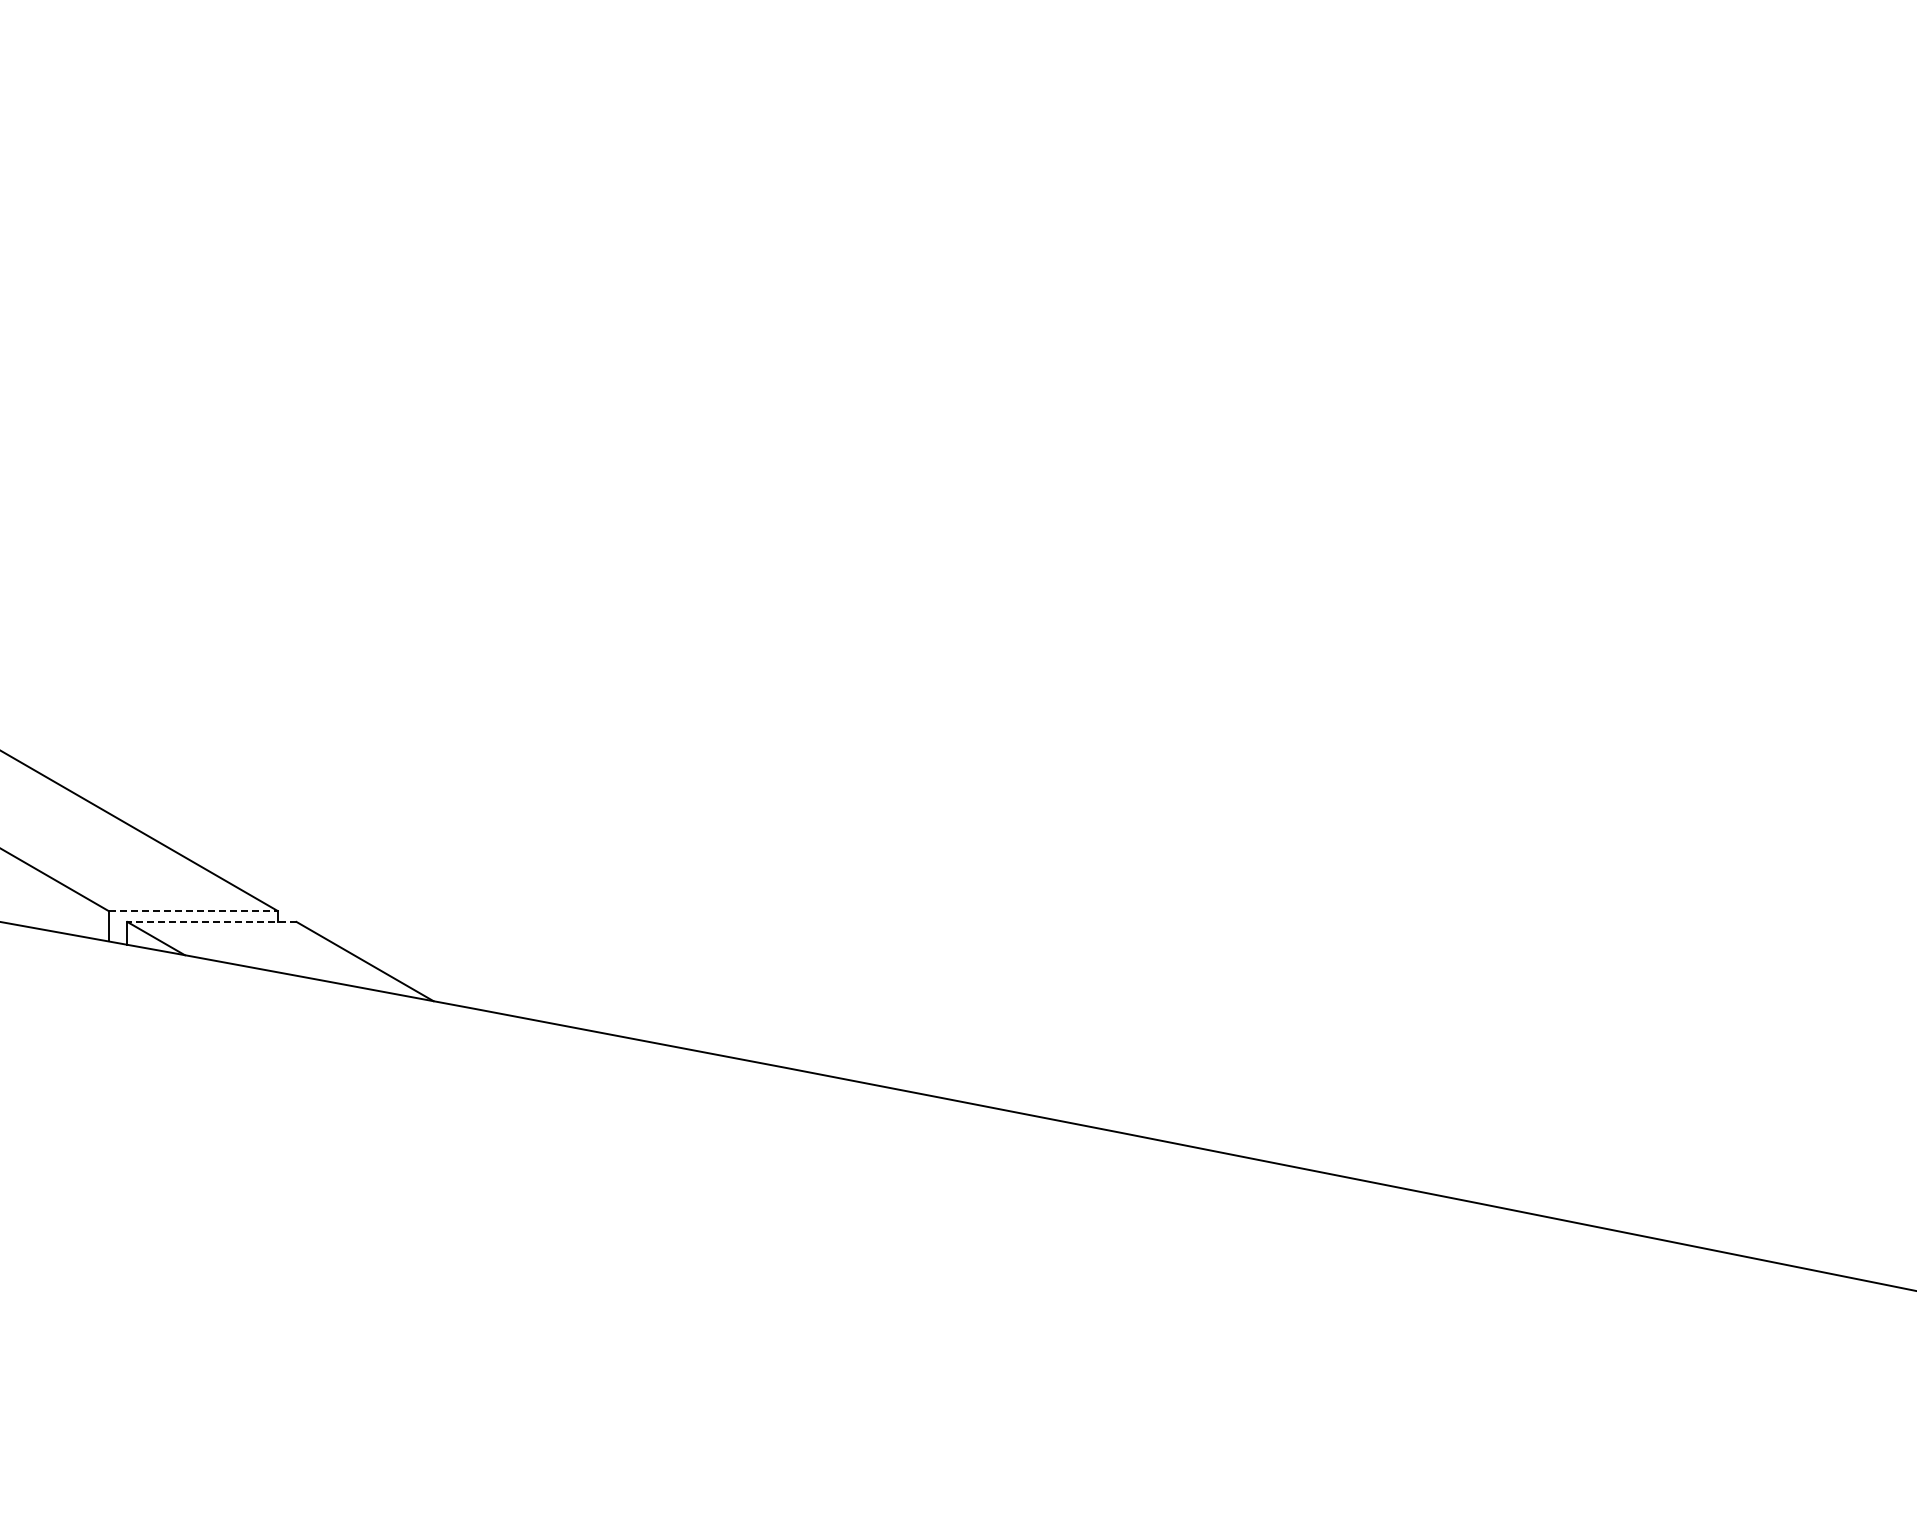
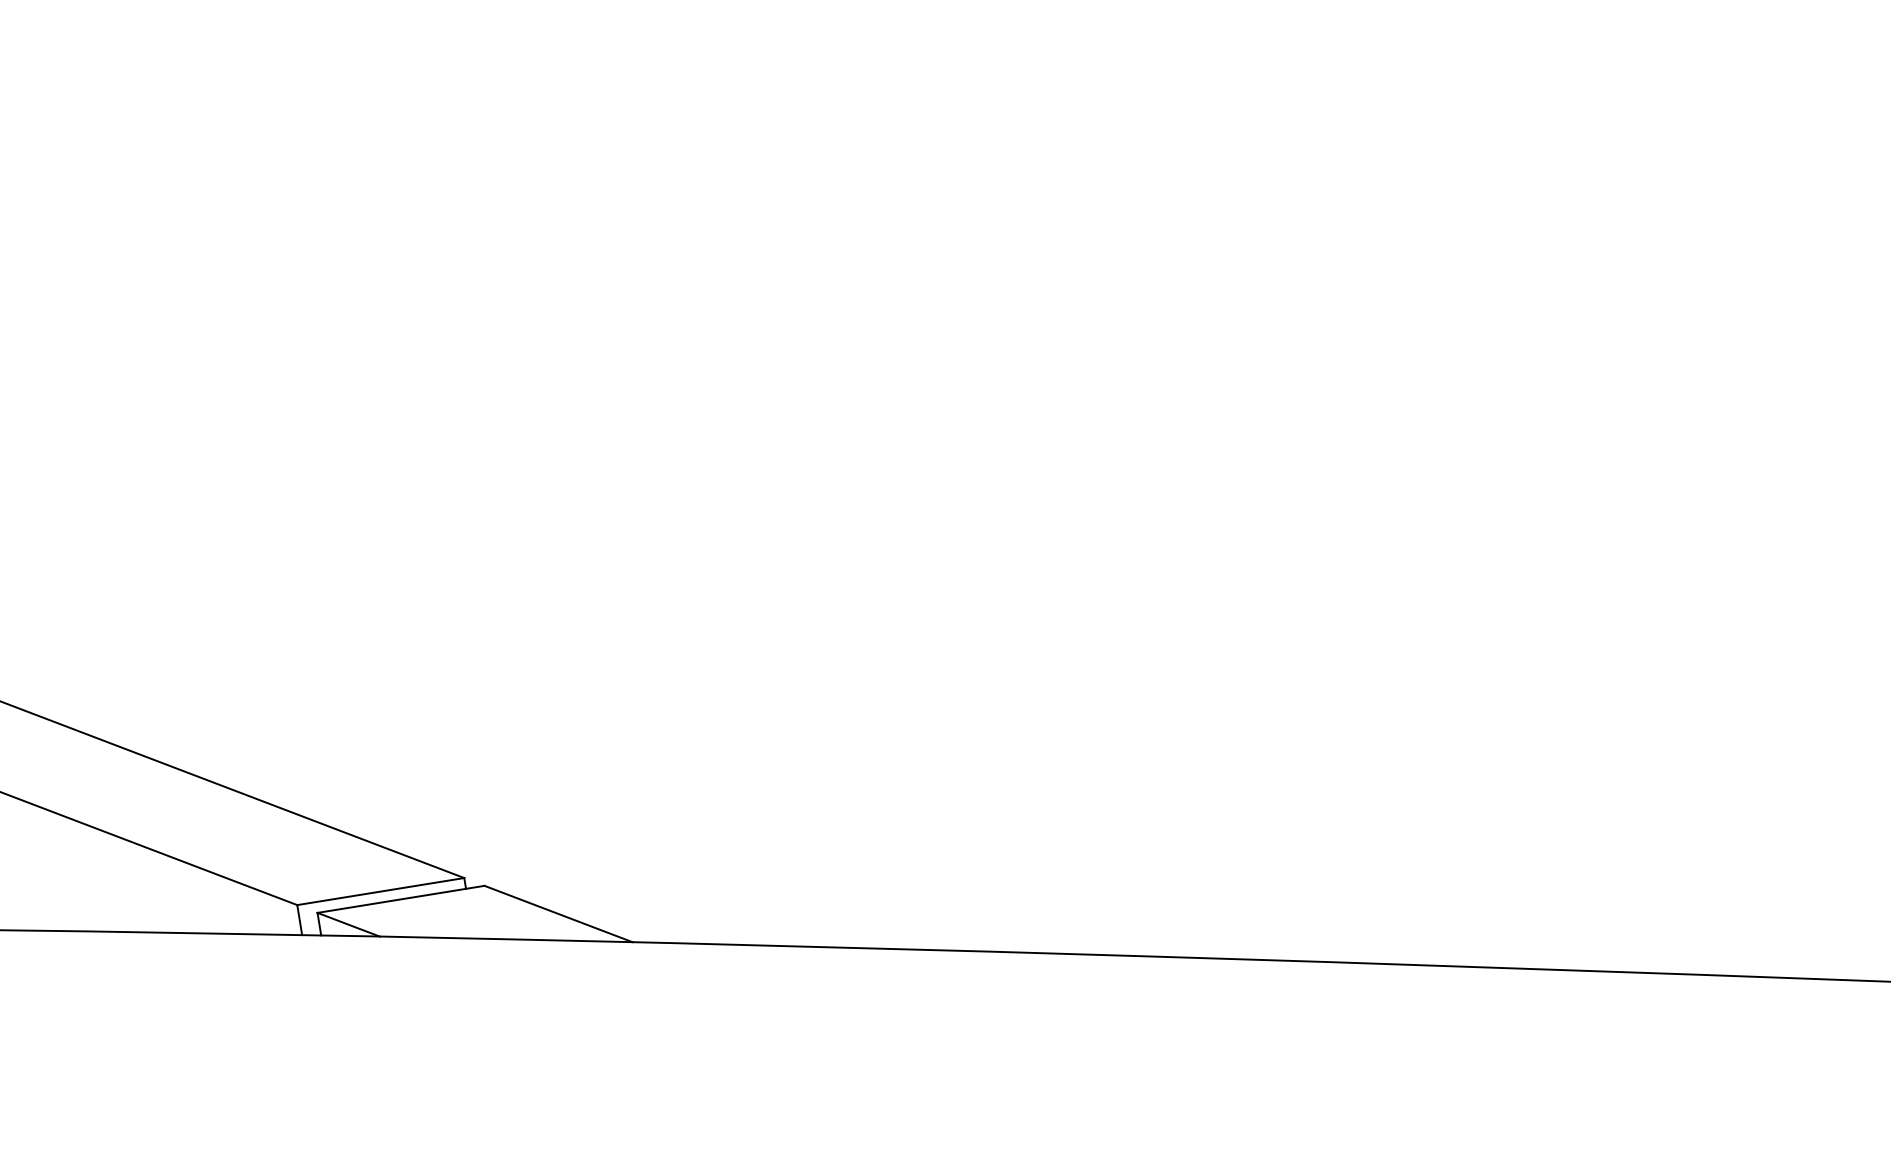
line: (193, 911) -> (381, 892), dashed -> solid
line: (211, 921) -> (400, 899), dashed -> solid

